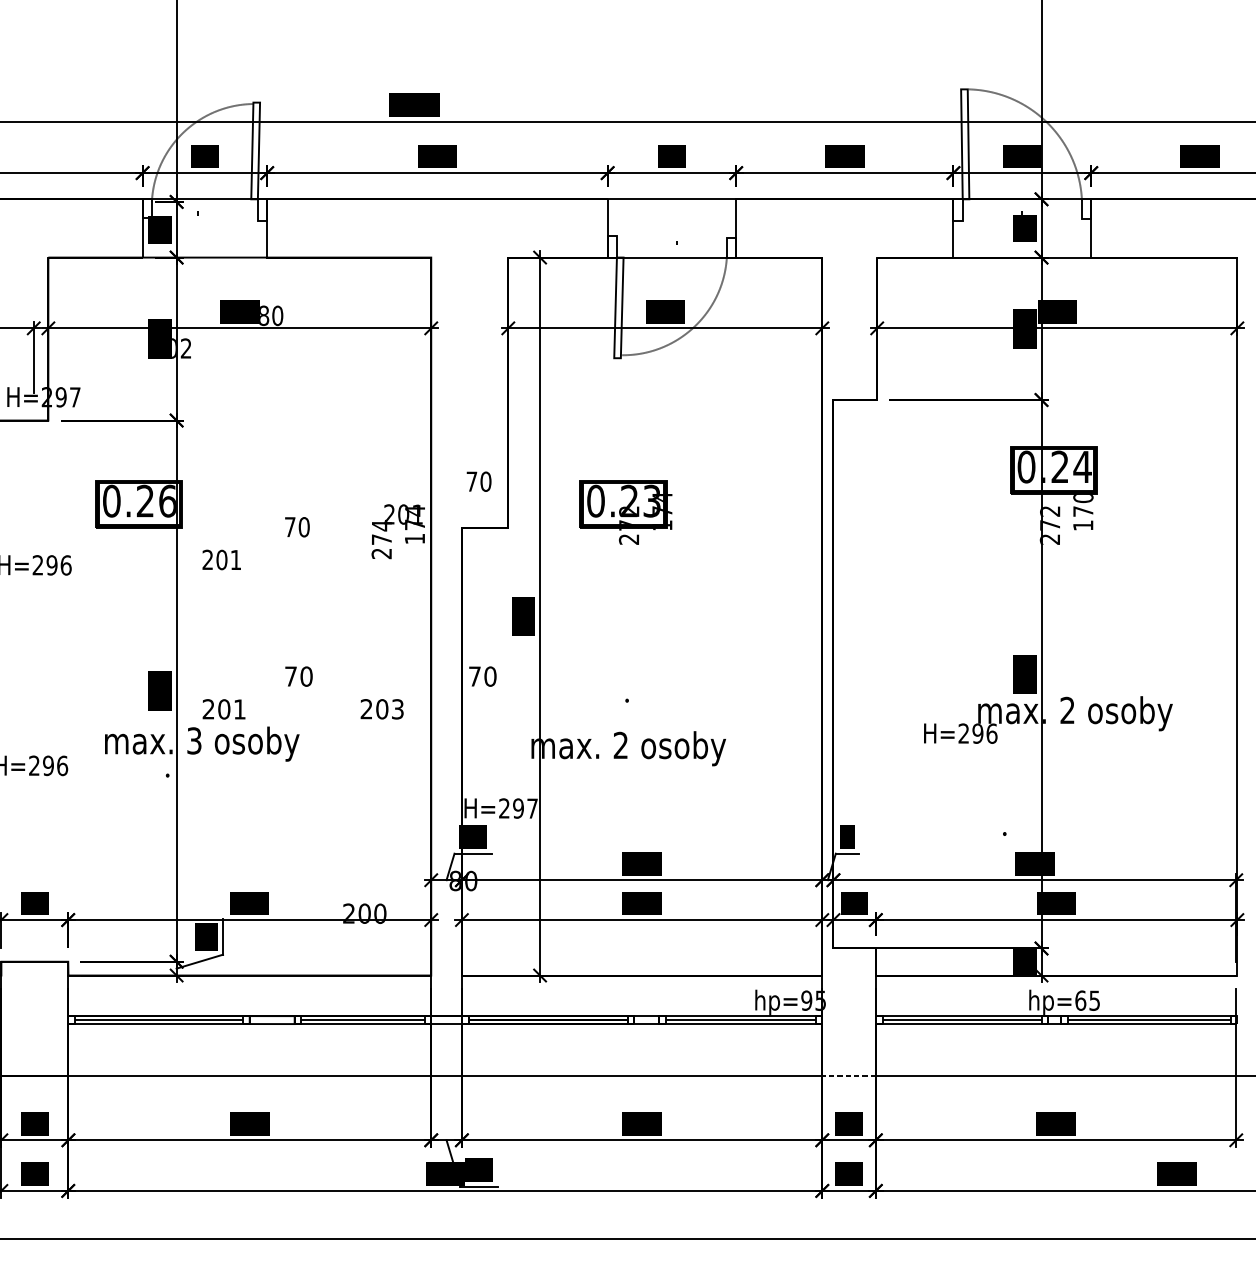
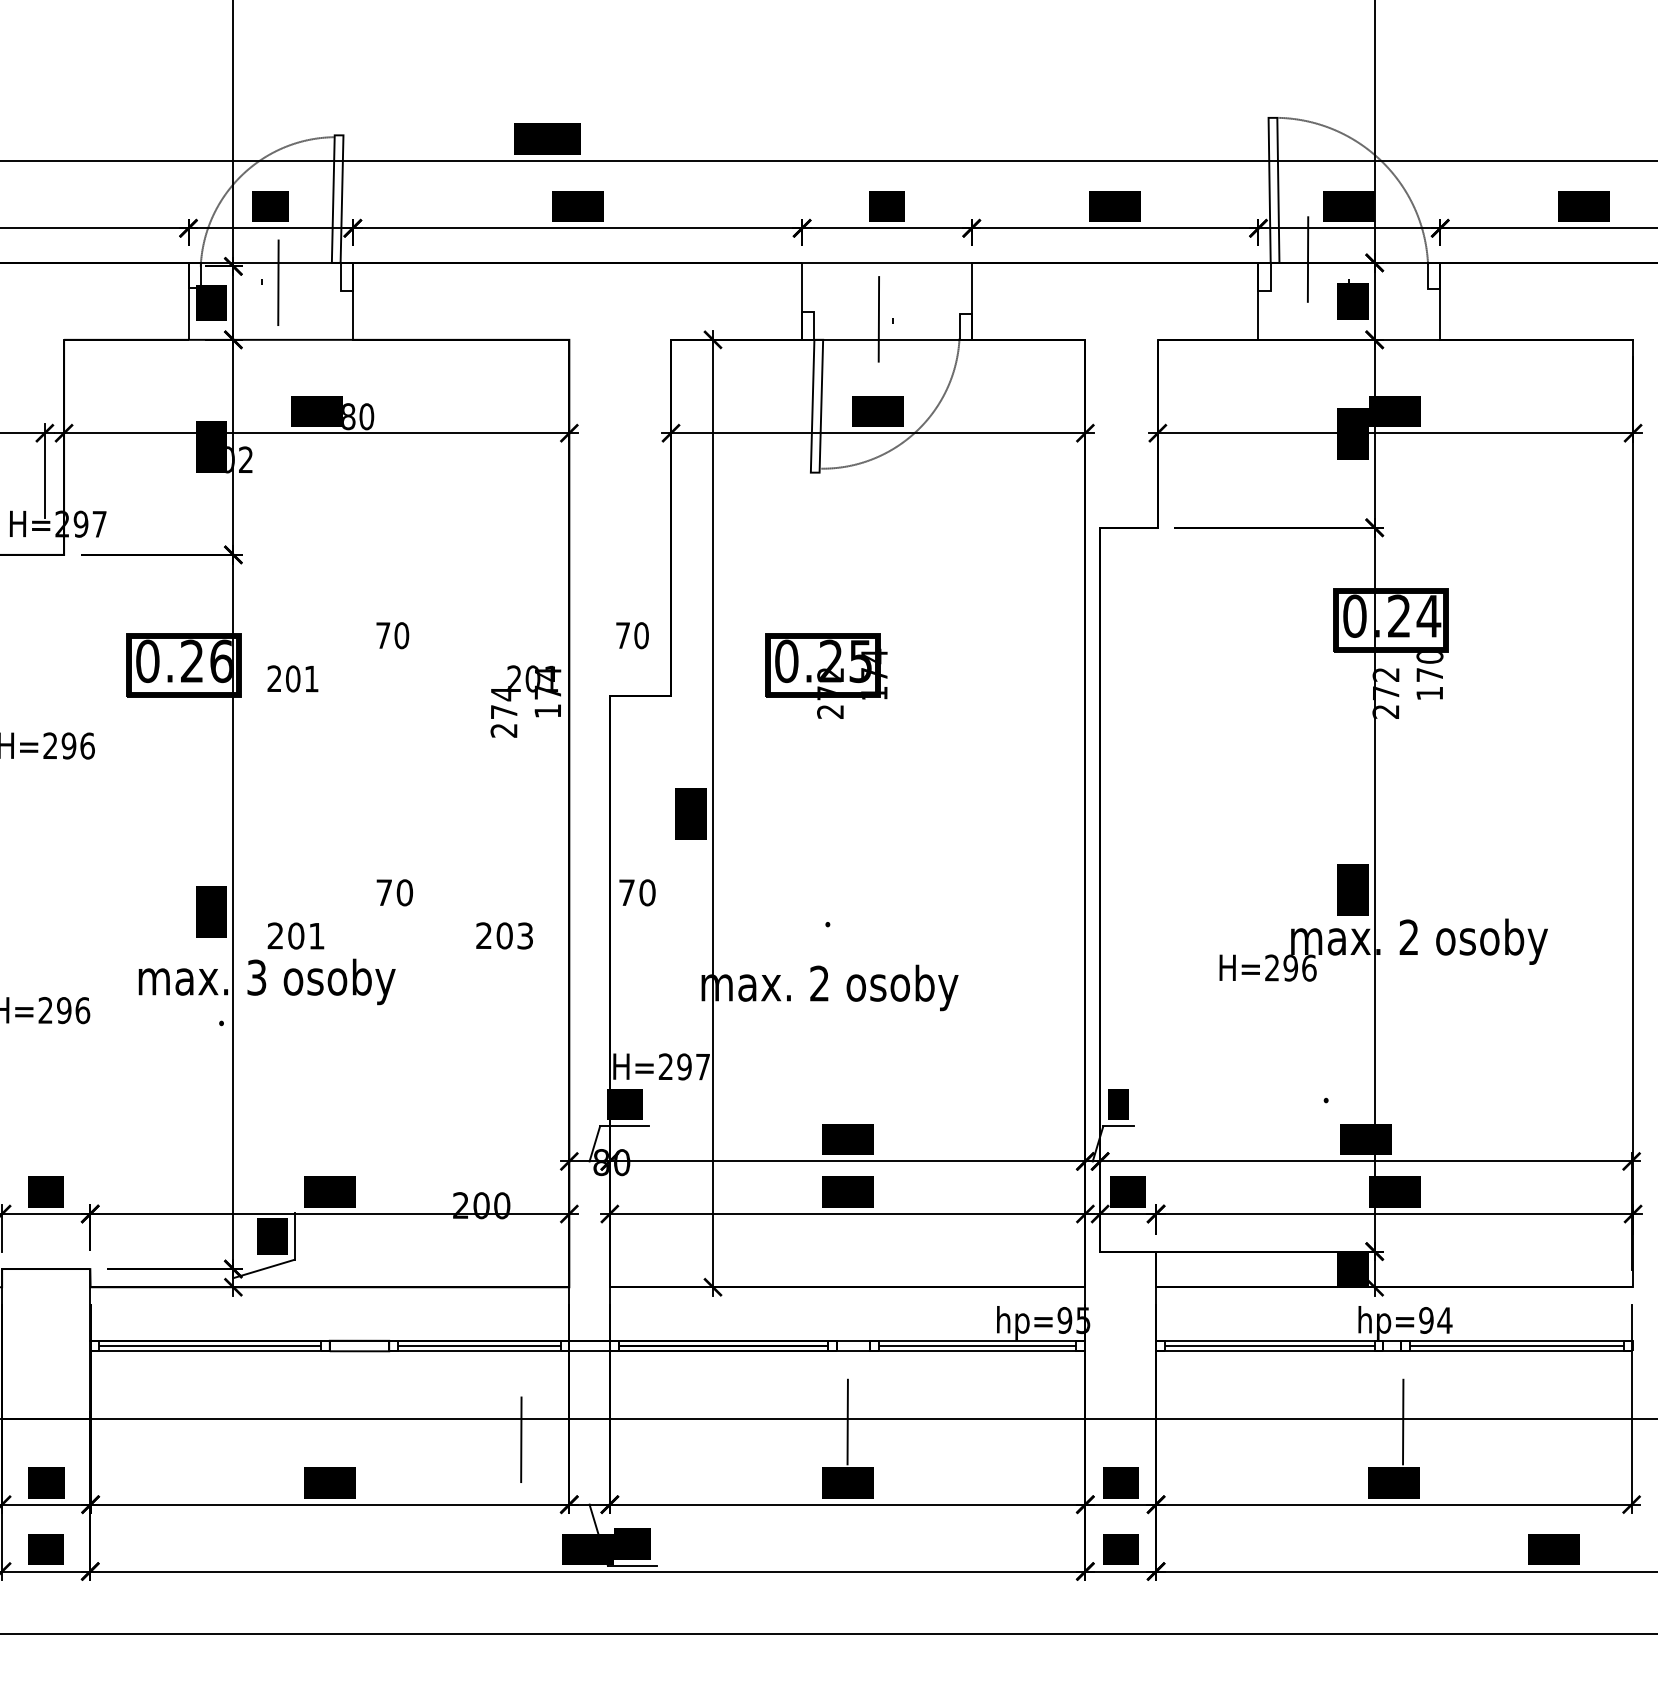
line: (990, 196) -> (1307, 259), added
line: (210, 214) -> (278, 282), added
line: (665, 242) -> (878, 319), added
text: (651, 500) -> (860, 660), 0.23 -> 0.25
text: (256, 543) -> (338, 657), moved
text: (1087, 1000) -> (1435, 1320), hp=65 -> hp=94
line: (848, 1075) -> (1120, 1419), dashed -> solid
line: (642, 1077) -> (847, 1421), added
line: (1063, 1077) -> (1403, 1421), added
line: (394, 1090) -> (521, 1439), added

